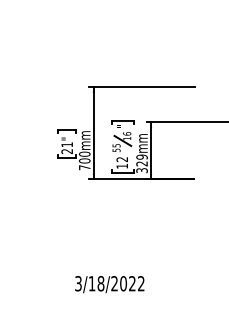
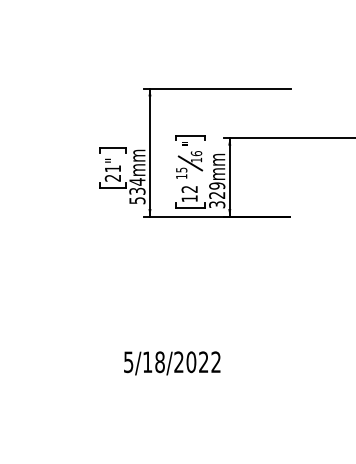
text: (116, 150) -> (181, 176), 55 -> 15
text: (84, 161) -> (137, 191), 700mm -> 534mm
text: (78, 283) -> (128, 361), 3/18/2022 -> 5/18/2022

